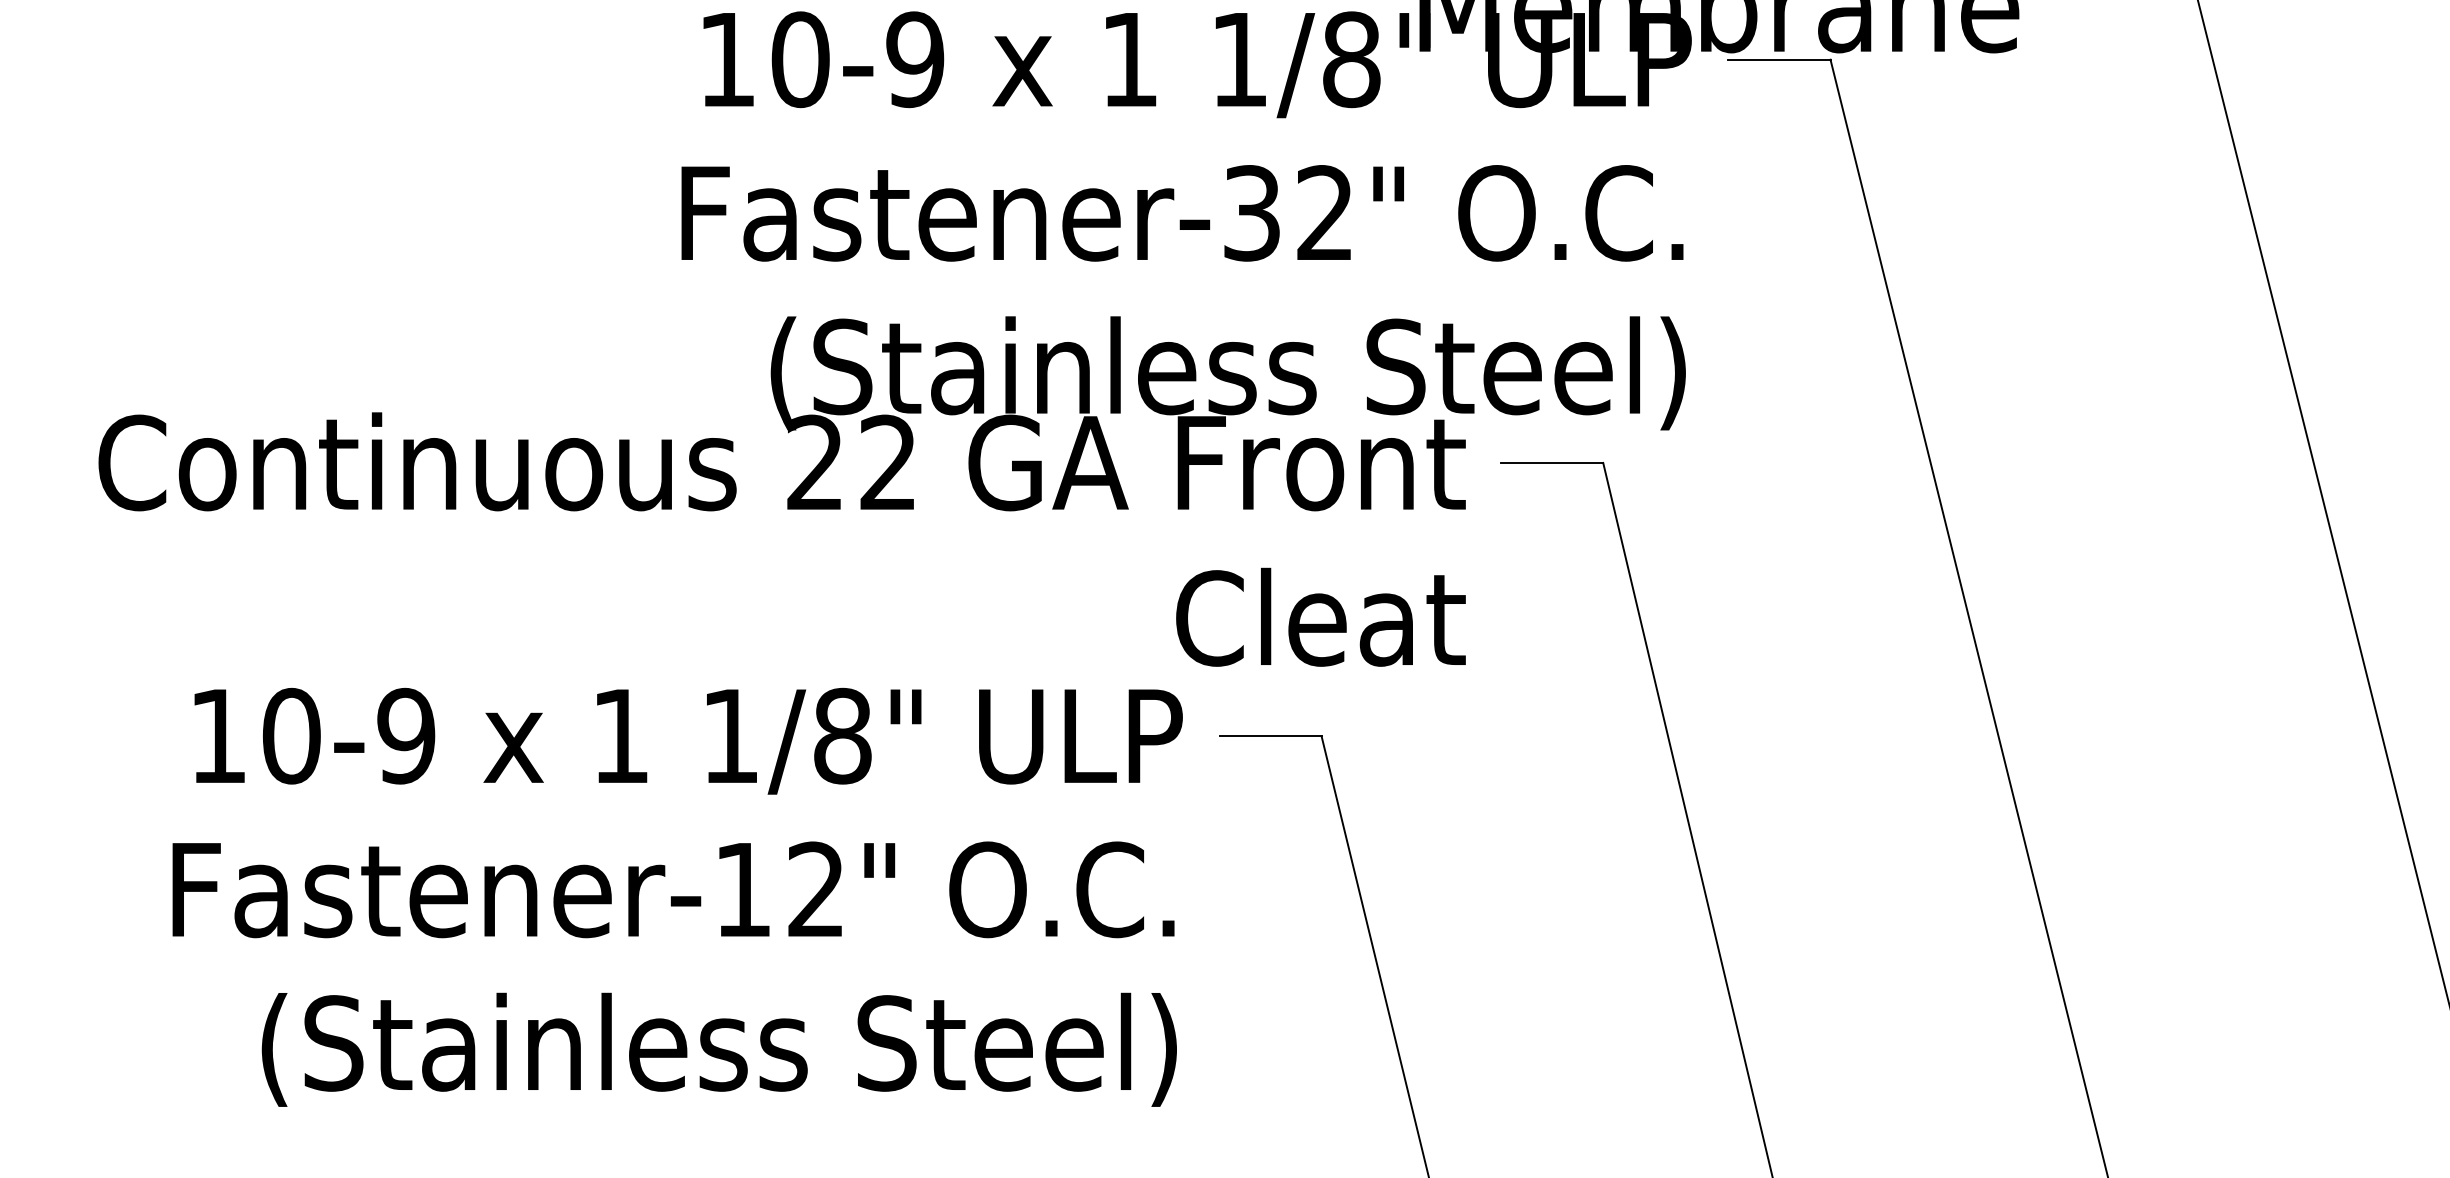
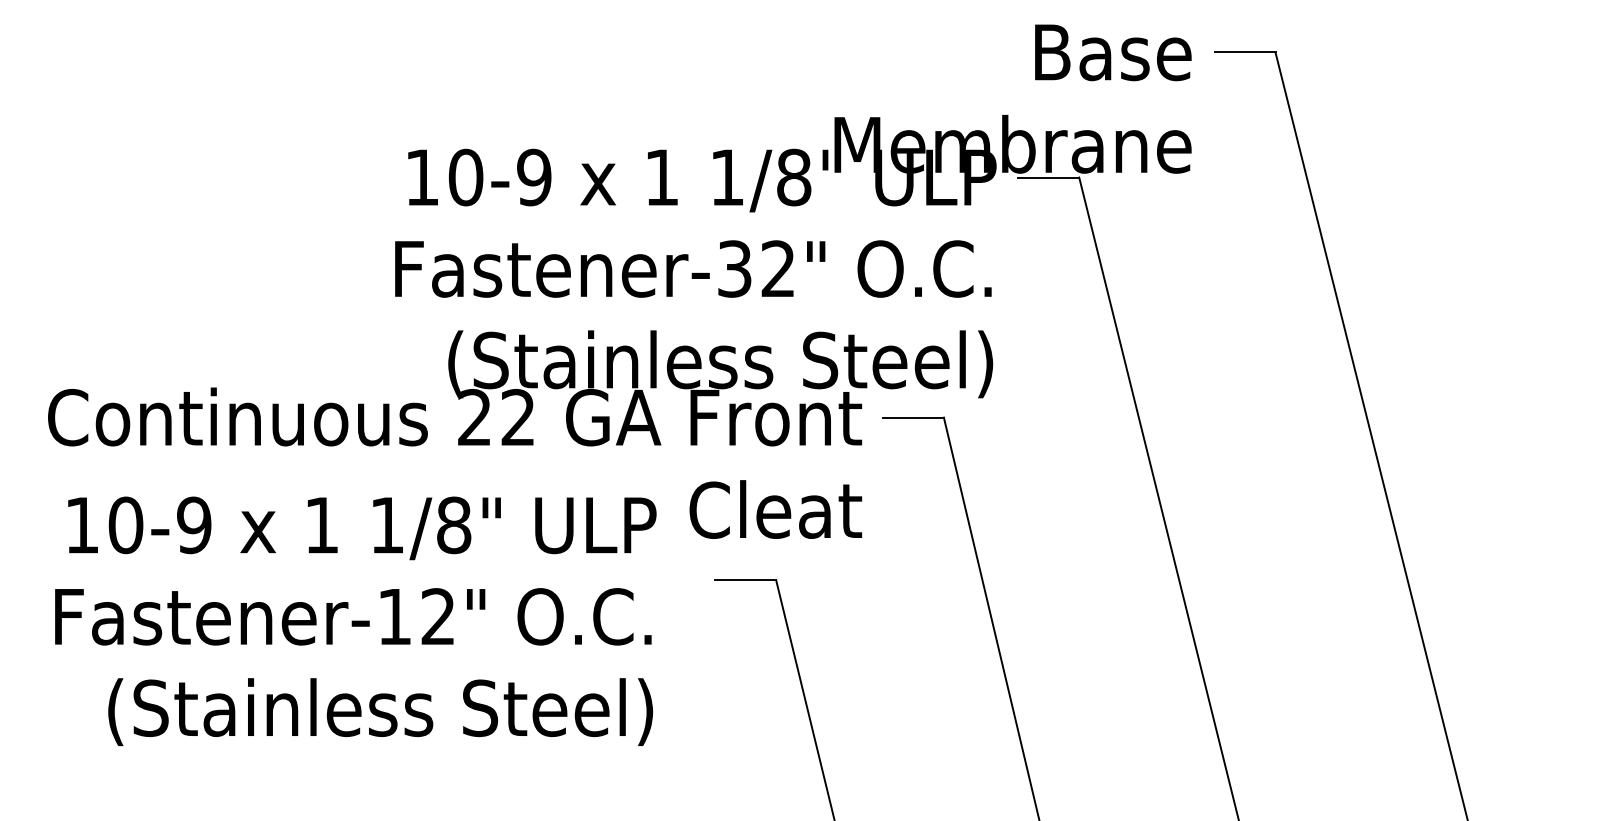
text: (677, 895) -> (355, 620), moved

